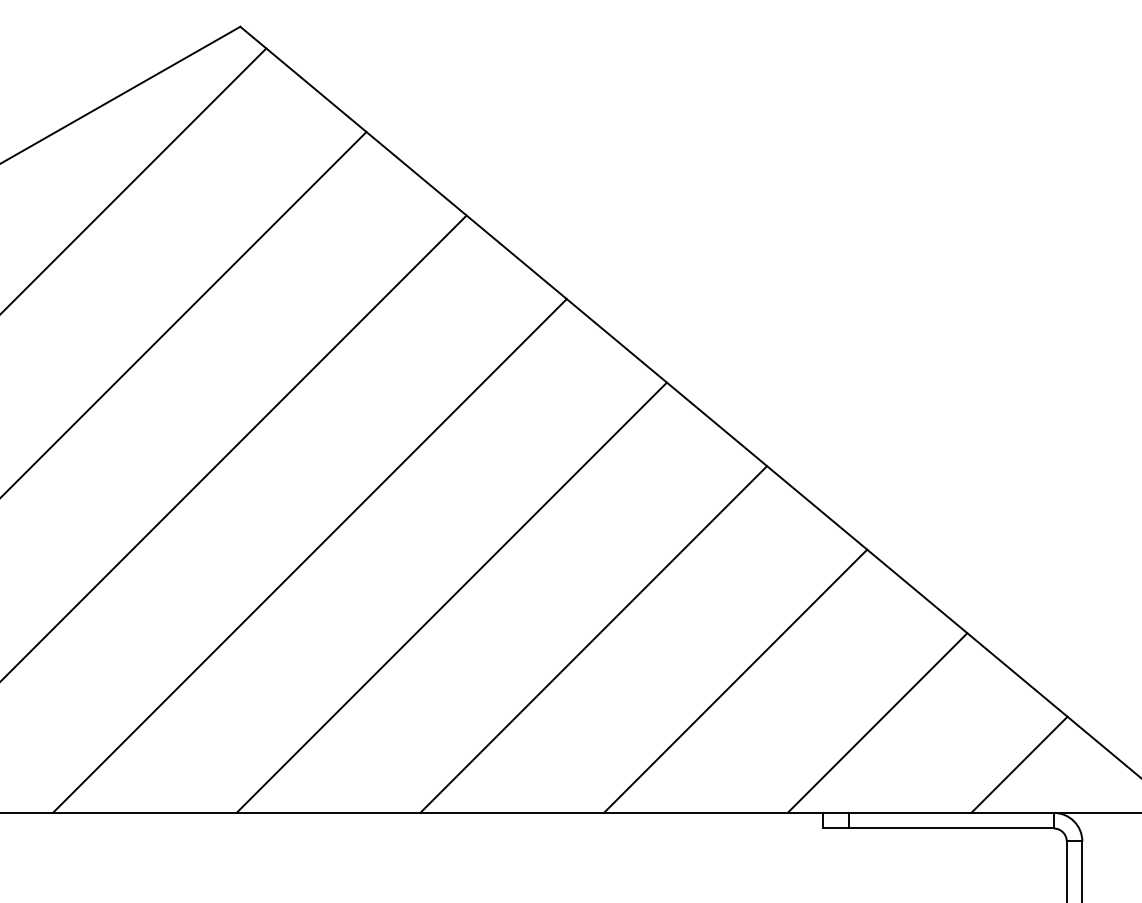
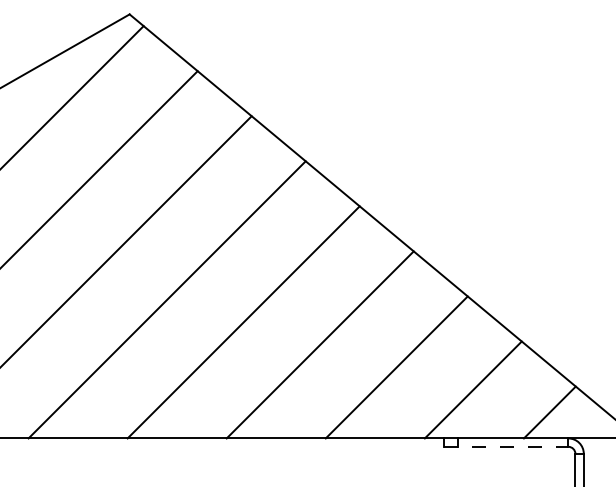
line: (939, 827) -> (506, 446), solid -> dashed

